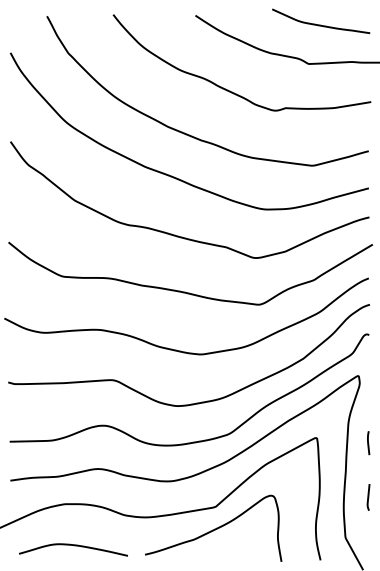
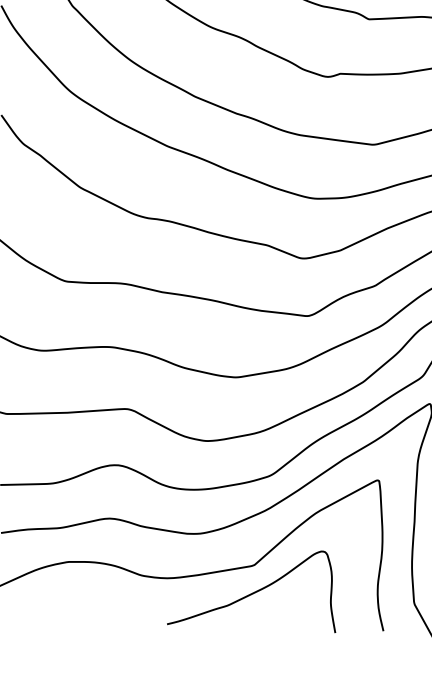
curve: (74, 546) -> (80, 614), removed

